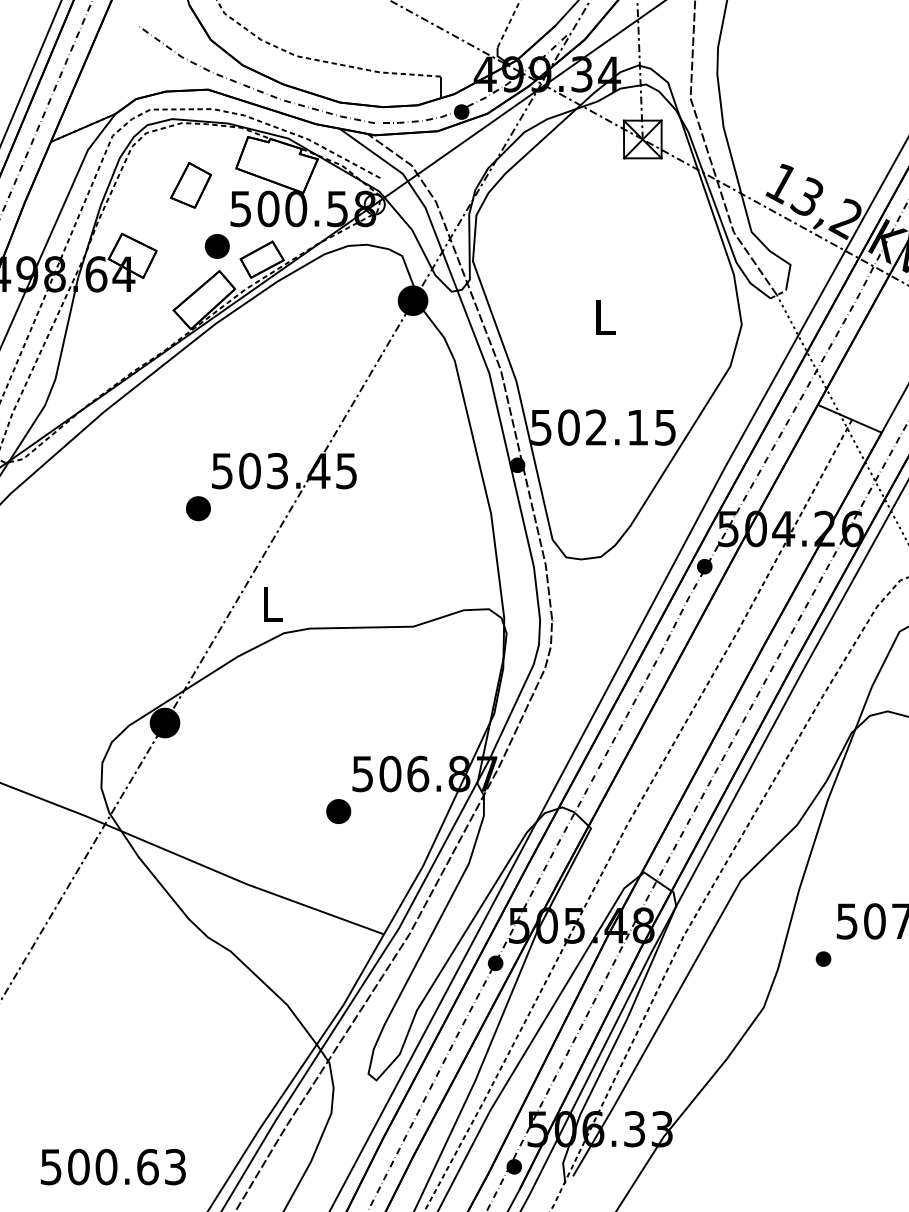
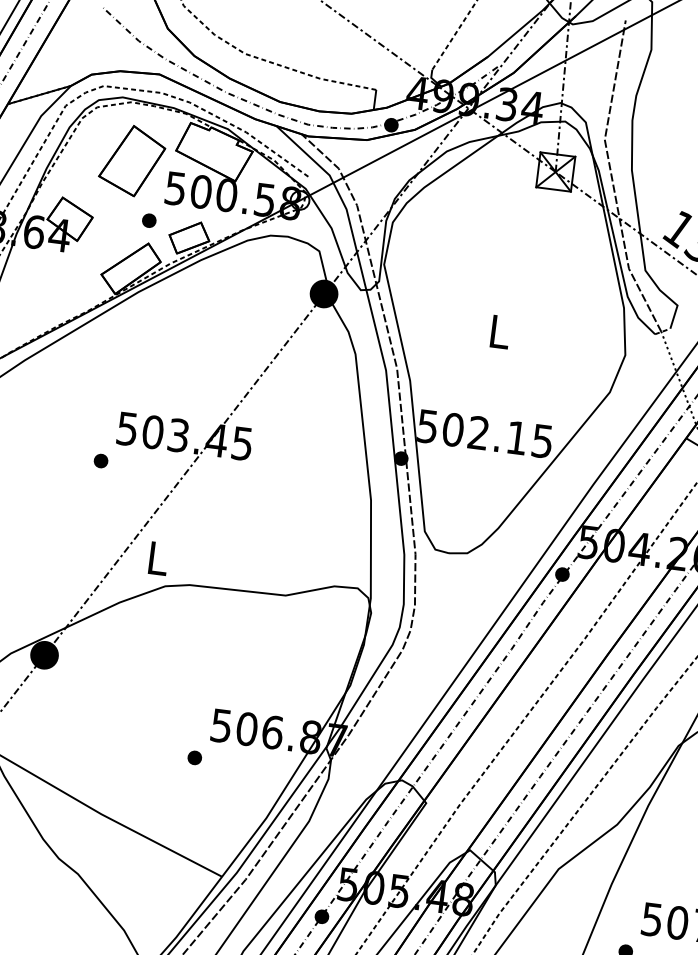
part: (190, 185) -> (131, 161), size x1.67
part: (216, 246) -> (148, 220), size x0.62
part: (198, 508) -> (100, 460), size x0.62
part: (338, 811) -> (194, 757), size x0.62

